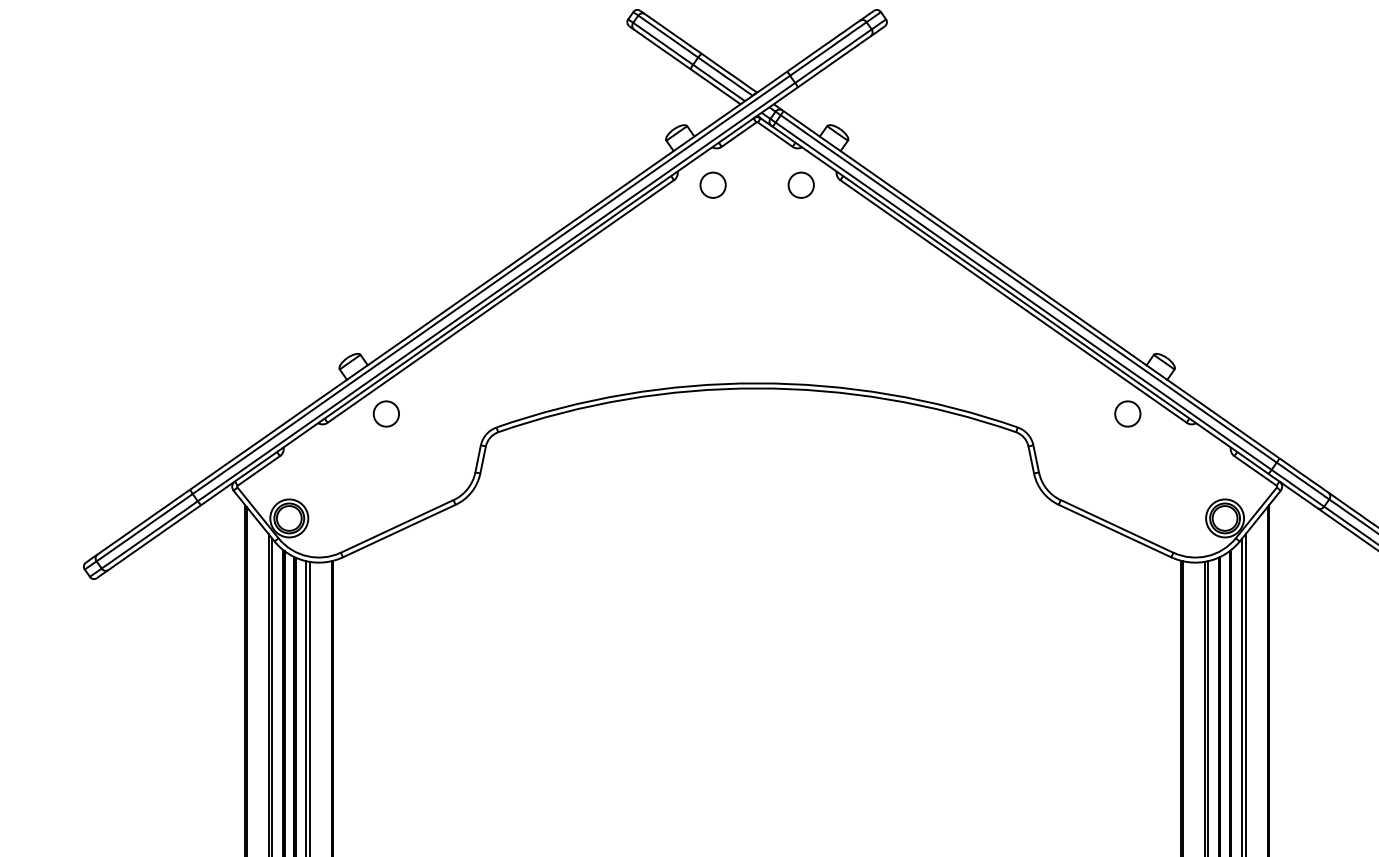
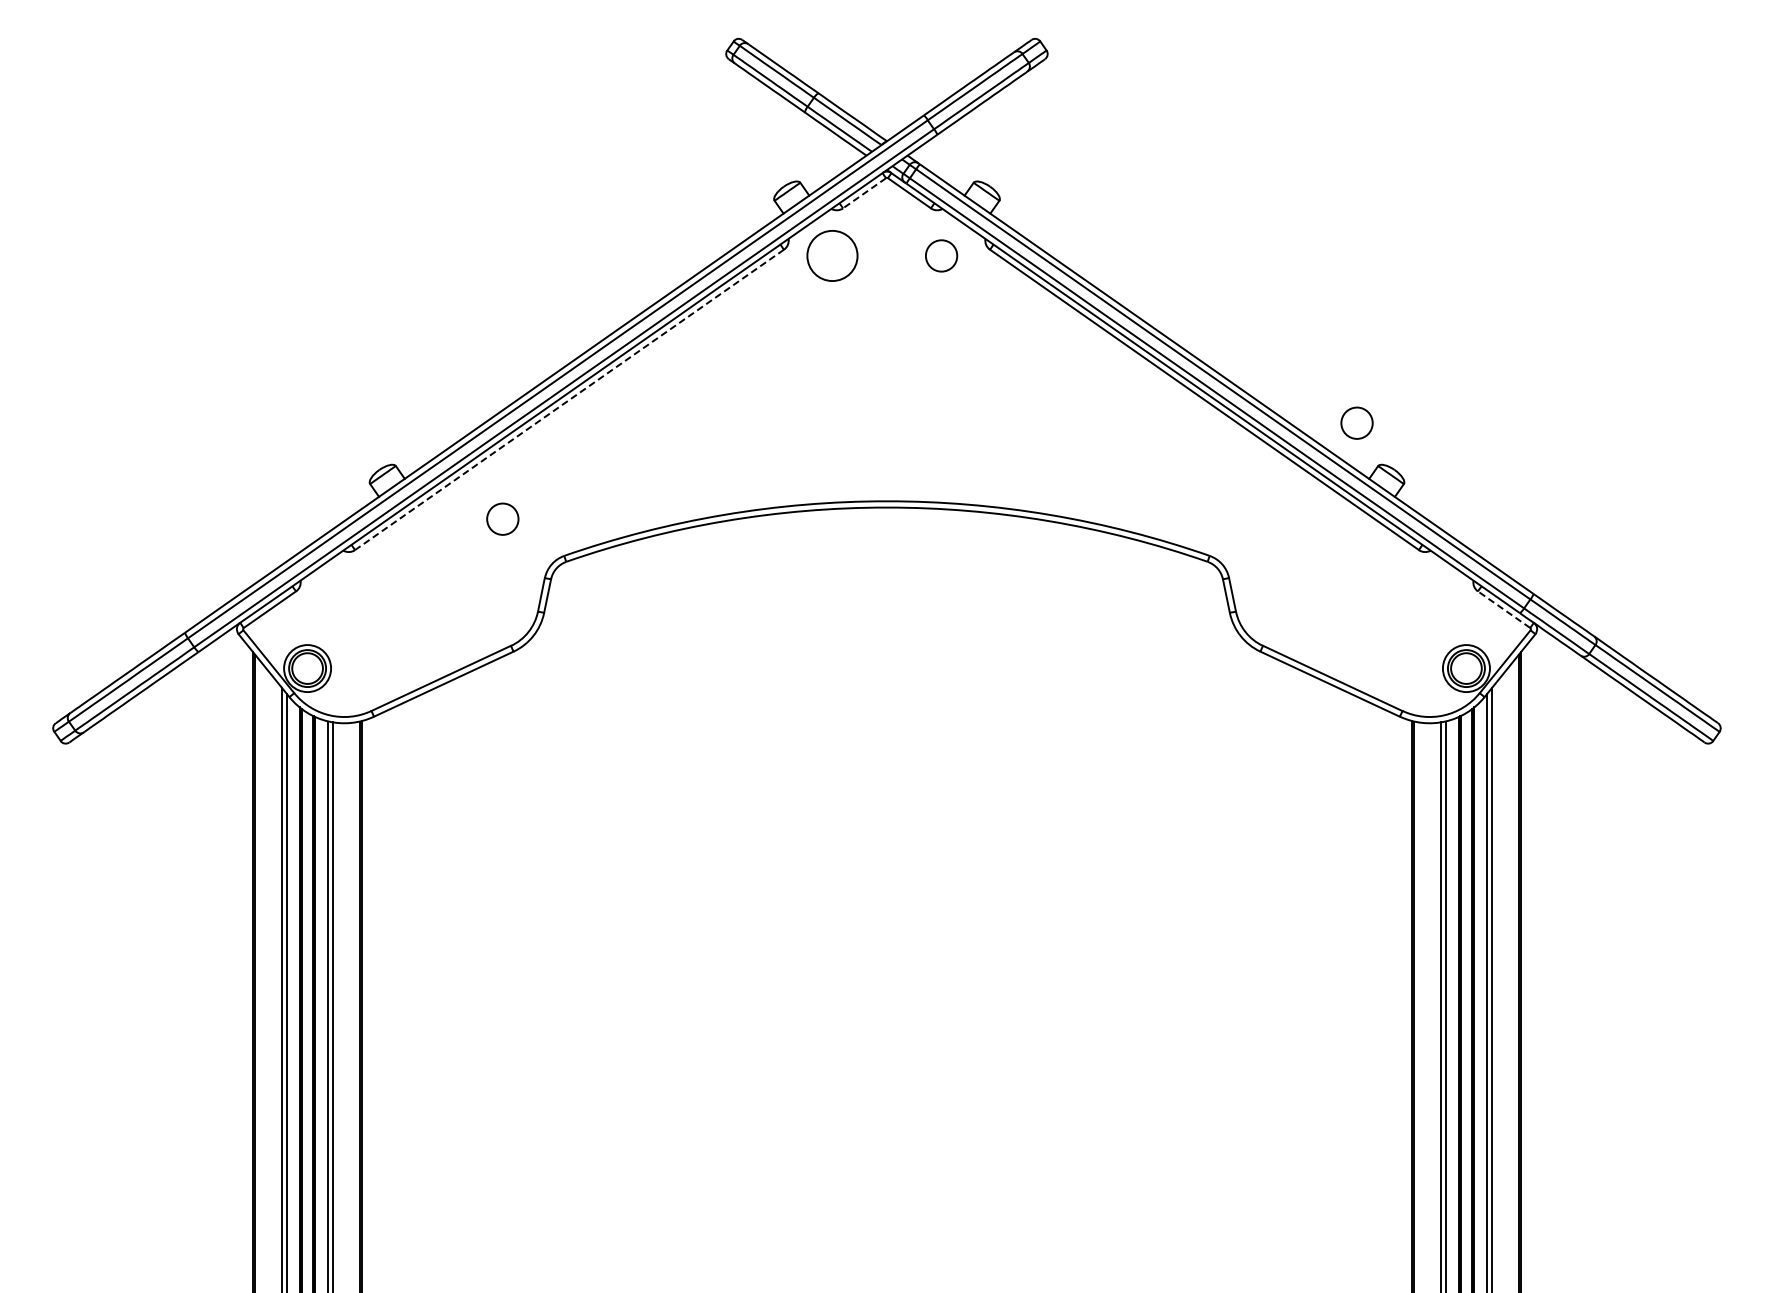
line: (739, 134) -> (864, 193), solid -> dashed
circle: (713, 184) -> (832, 255), size x1.6
line: (500, 301) -> (569, 399), solid -> dashed
circle: (386, 413) -> (502, 518), moved
circle: (1127, 413) -> (1356, 422), moved
line: (1255, 470) -> (1504, 609), solid -> dashed

